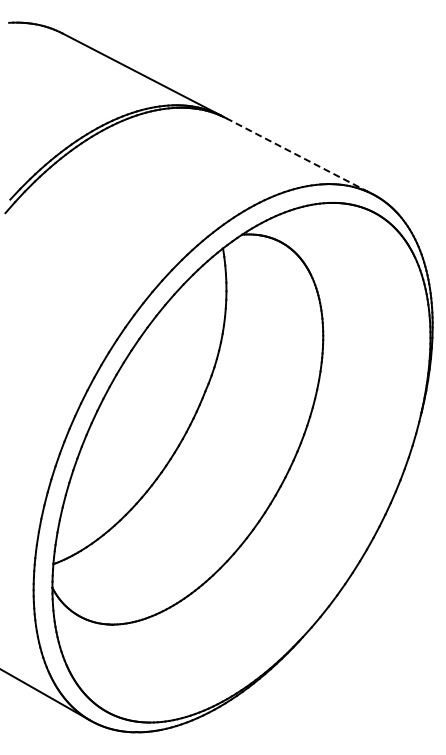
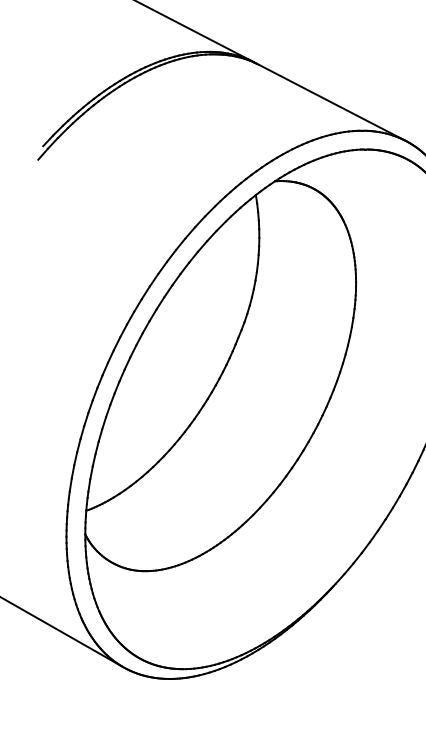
line: (299, 156) -> (332, 103), dashed -> solid

